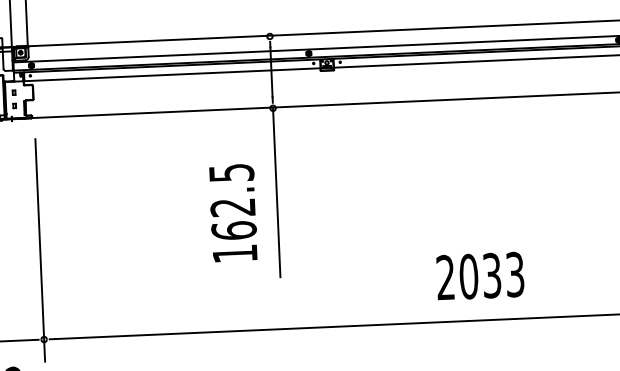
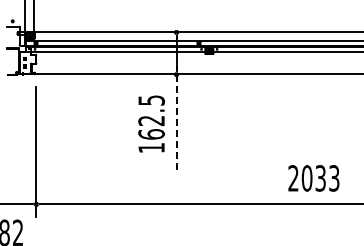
line: (276, 193) -> (176, 124), solid -> dashed
text: (233, 212) -> (151, 123), moved
text: (479, 276) -> (313, 178), moved

